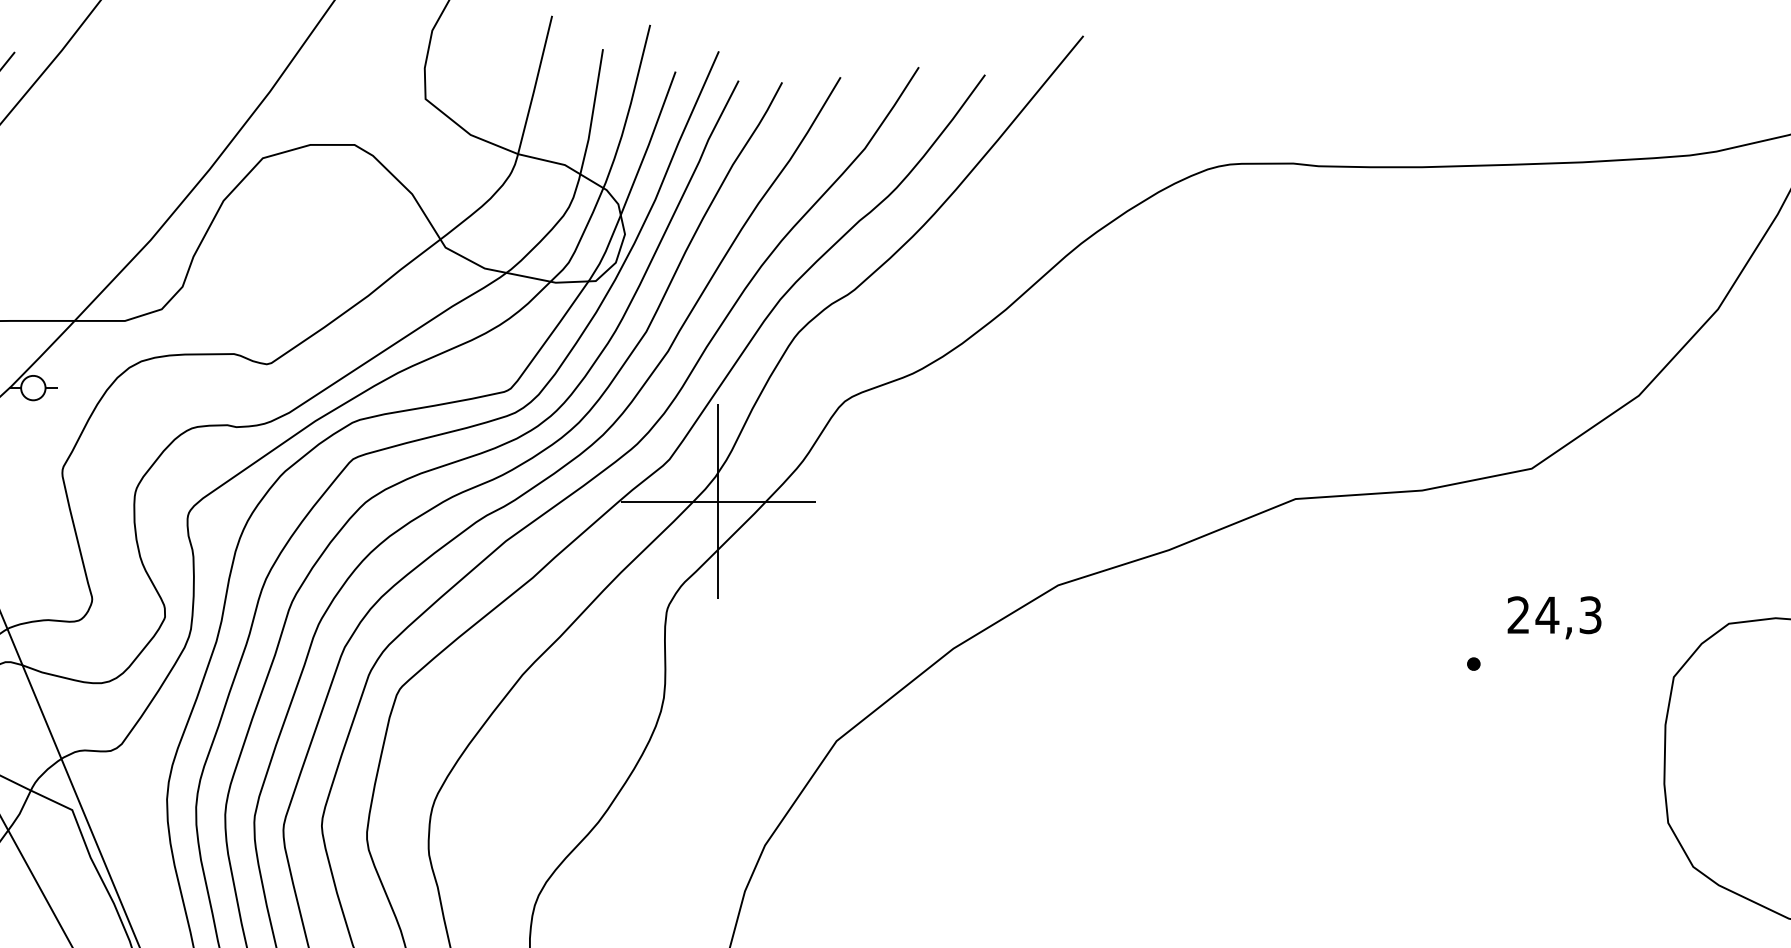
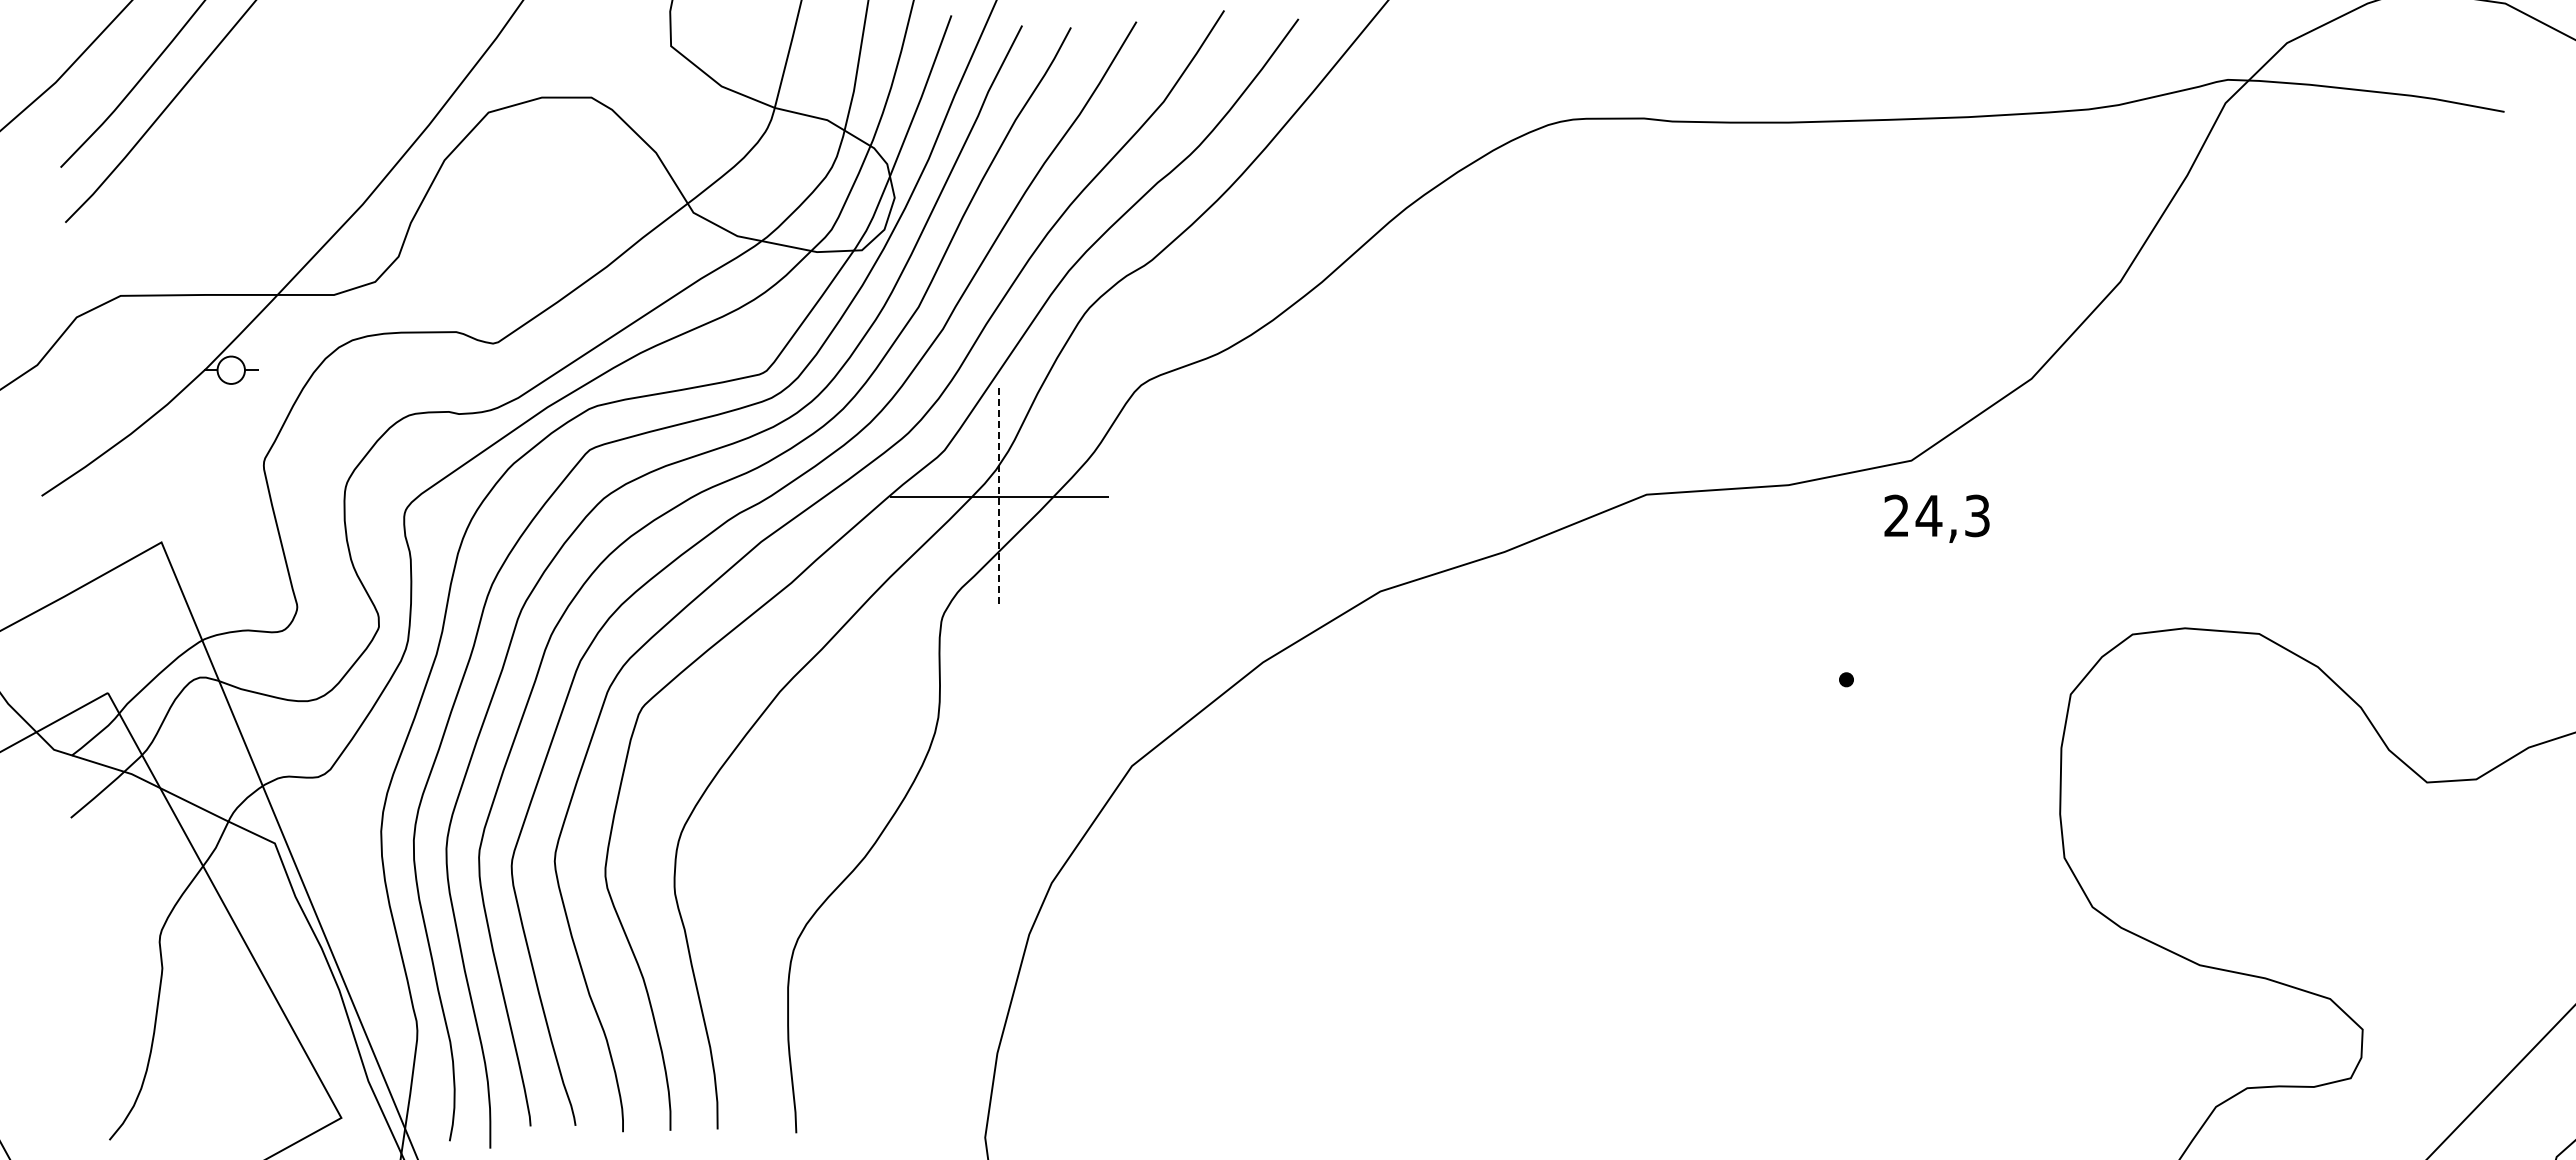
line: (718, 501) -> (999, 497), solid -> dashed
text: (1554, 617) -> (1936, 518), moved

